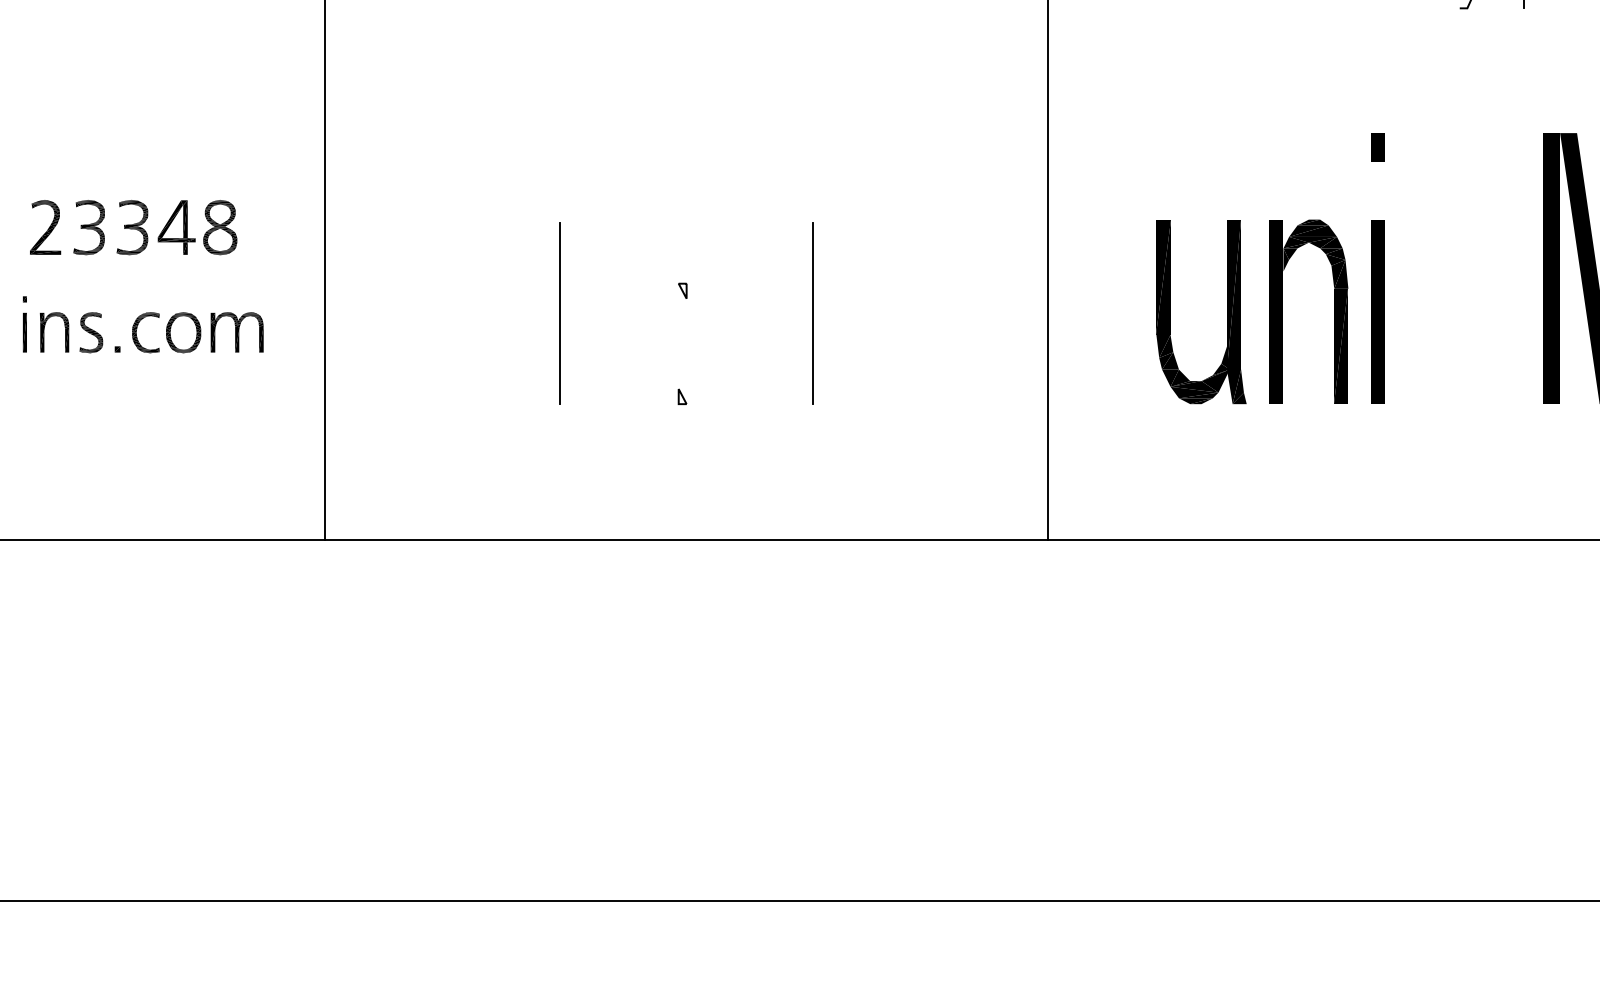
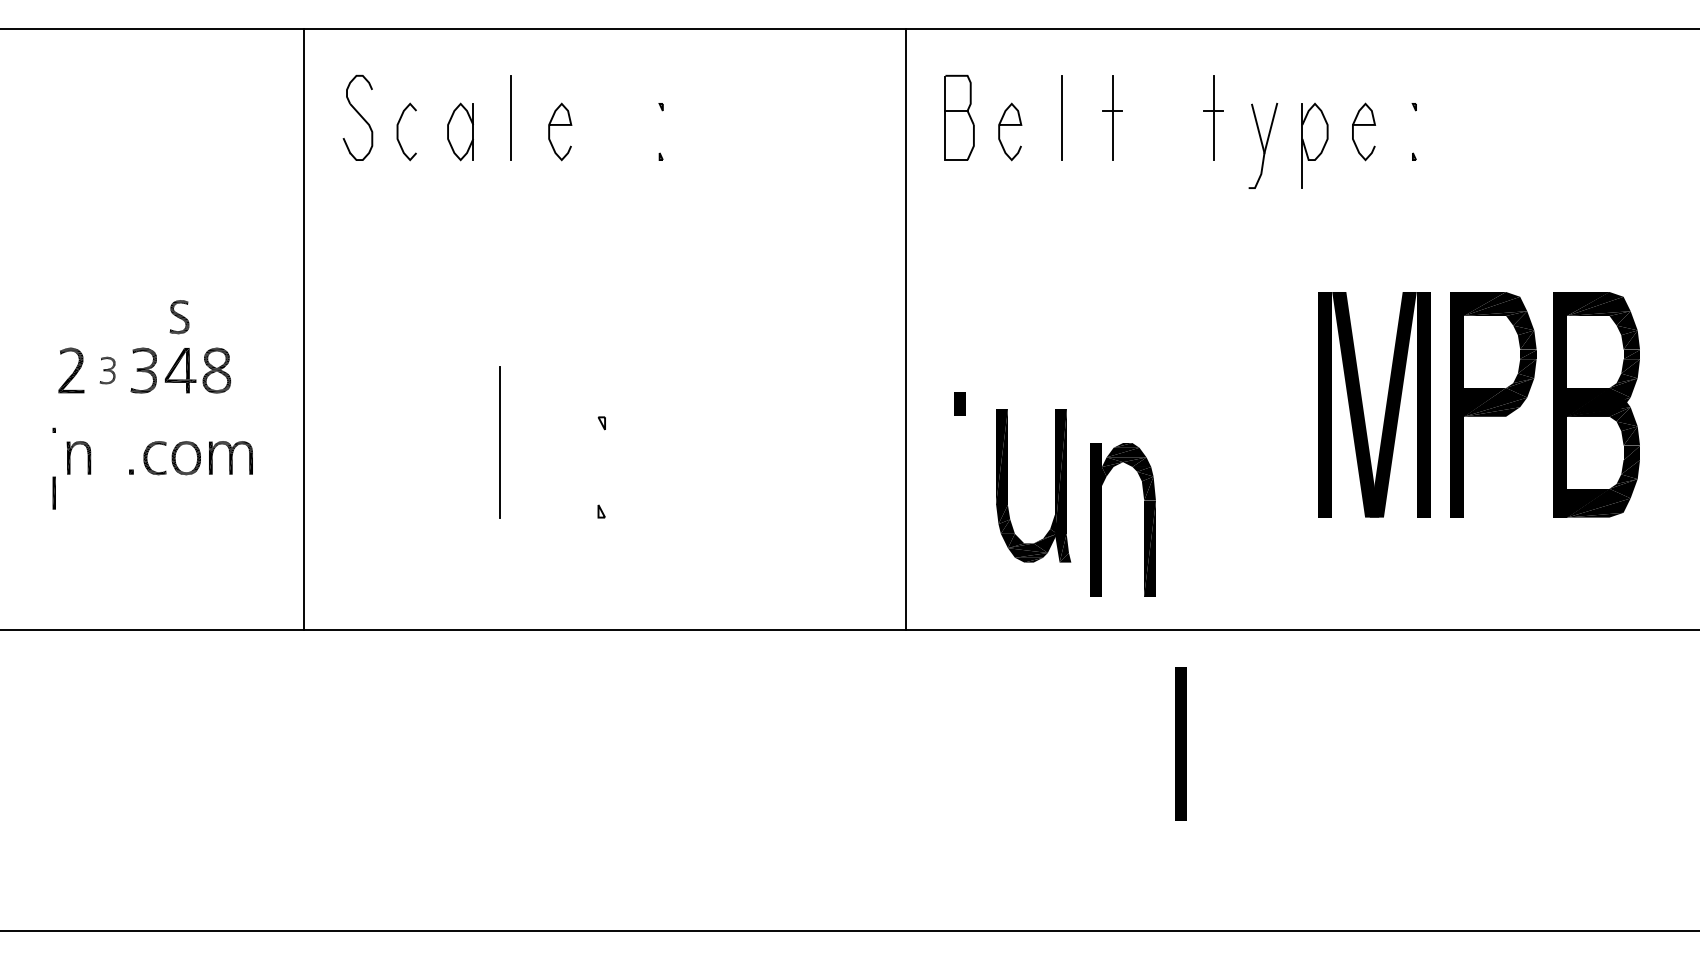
part: (1377, 146) -> (959, 403), moved
part: (88, 227) -> (107, 370), size x0.6
part: (1227, 311) -> (1055, 485), moved
part: (1282, 311) -> (1101, 519), moved
part: (1377, 311) -> (1180, 743), moved
line: (813, 313) -> (710, 442), removed
line: (23, 331) -> (53, 492), moved
part: (91, 333) -> (179, 317), moved

